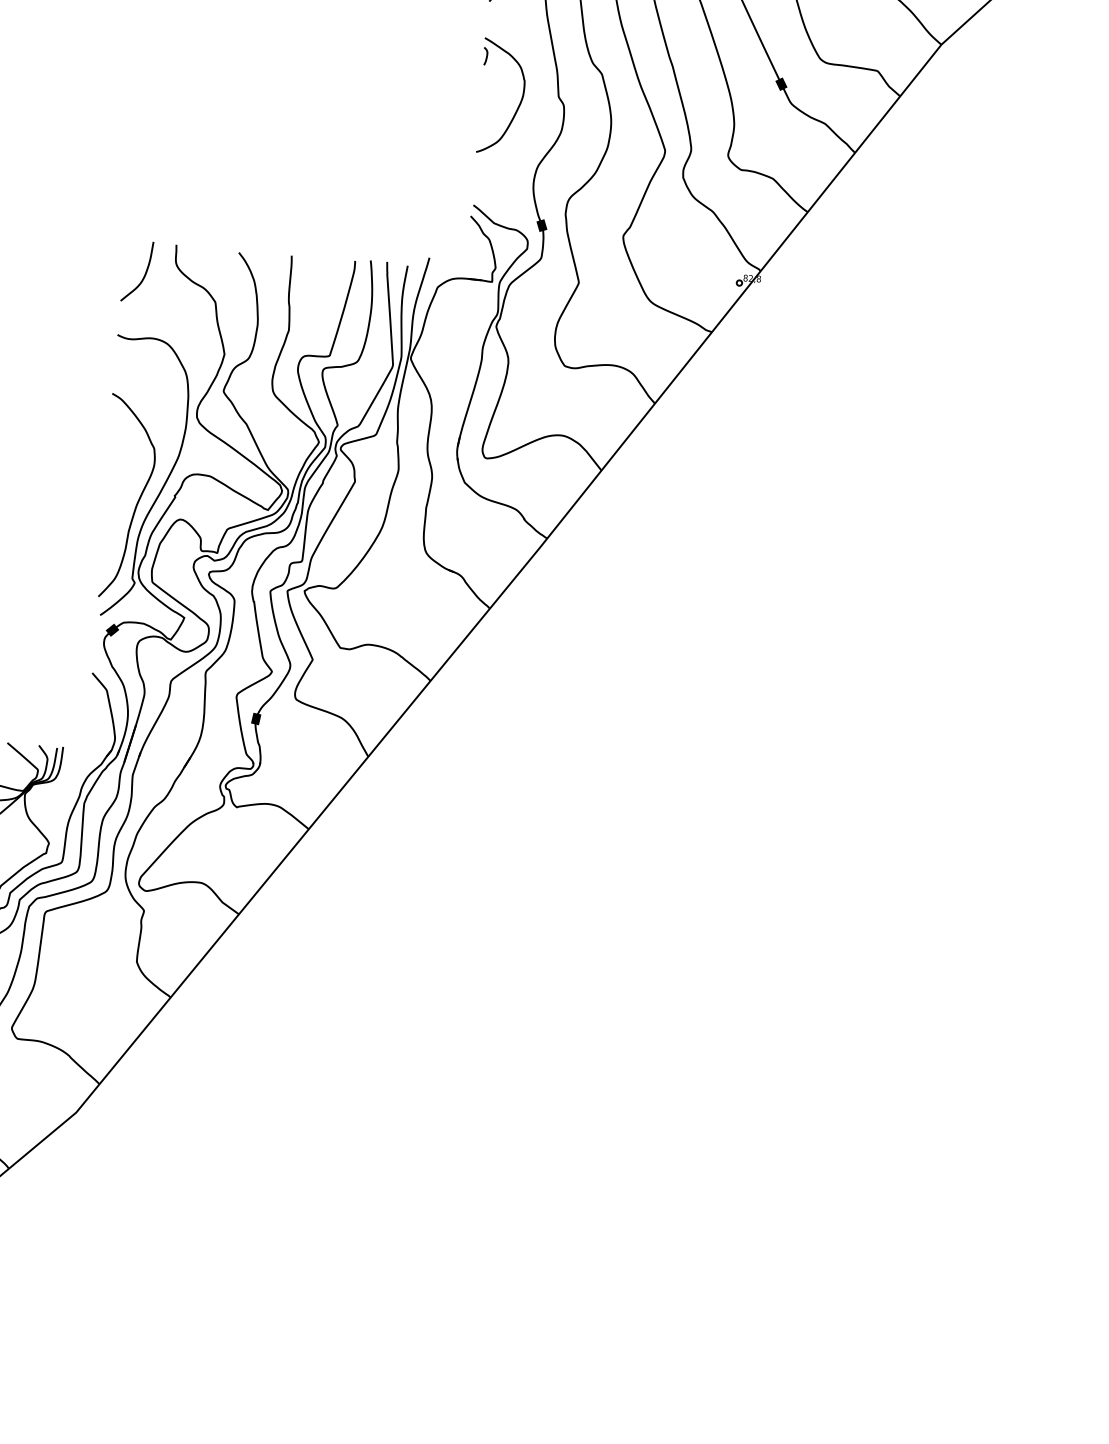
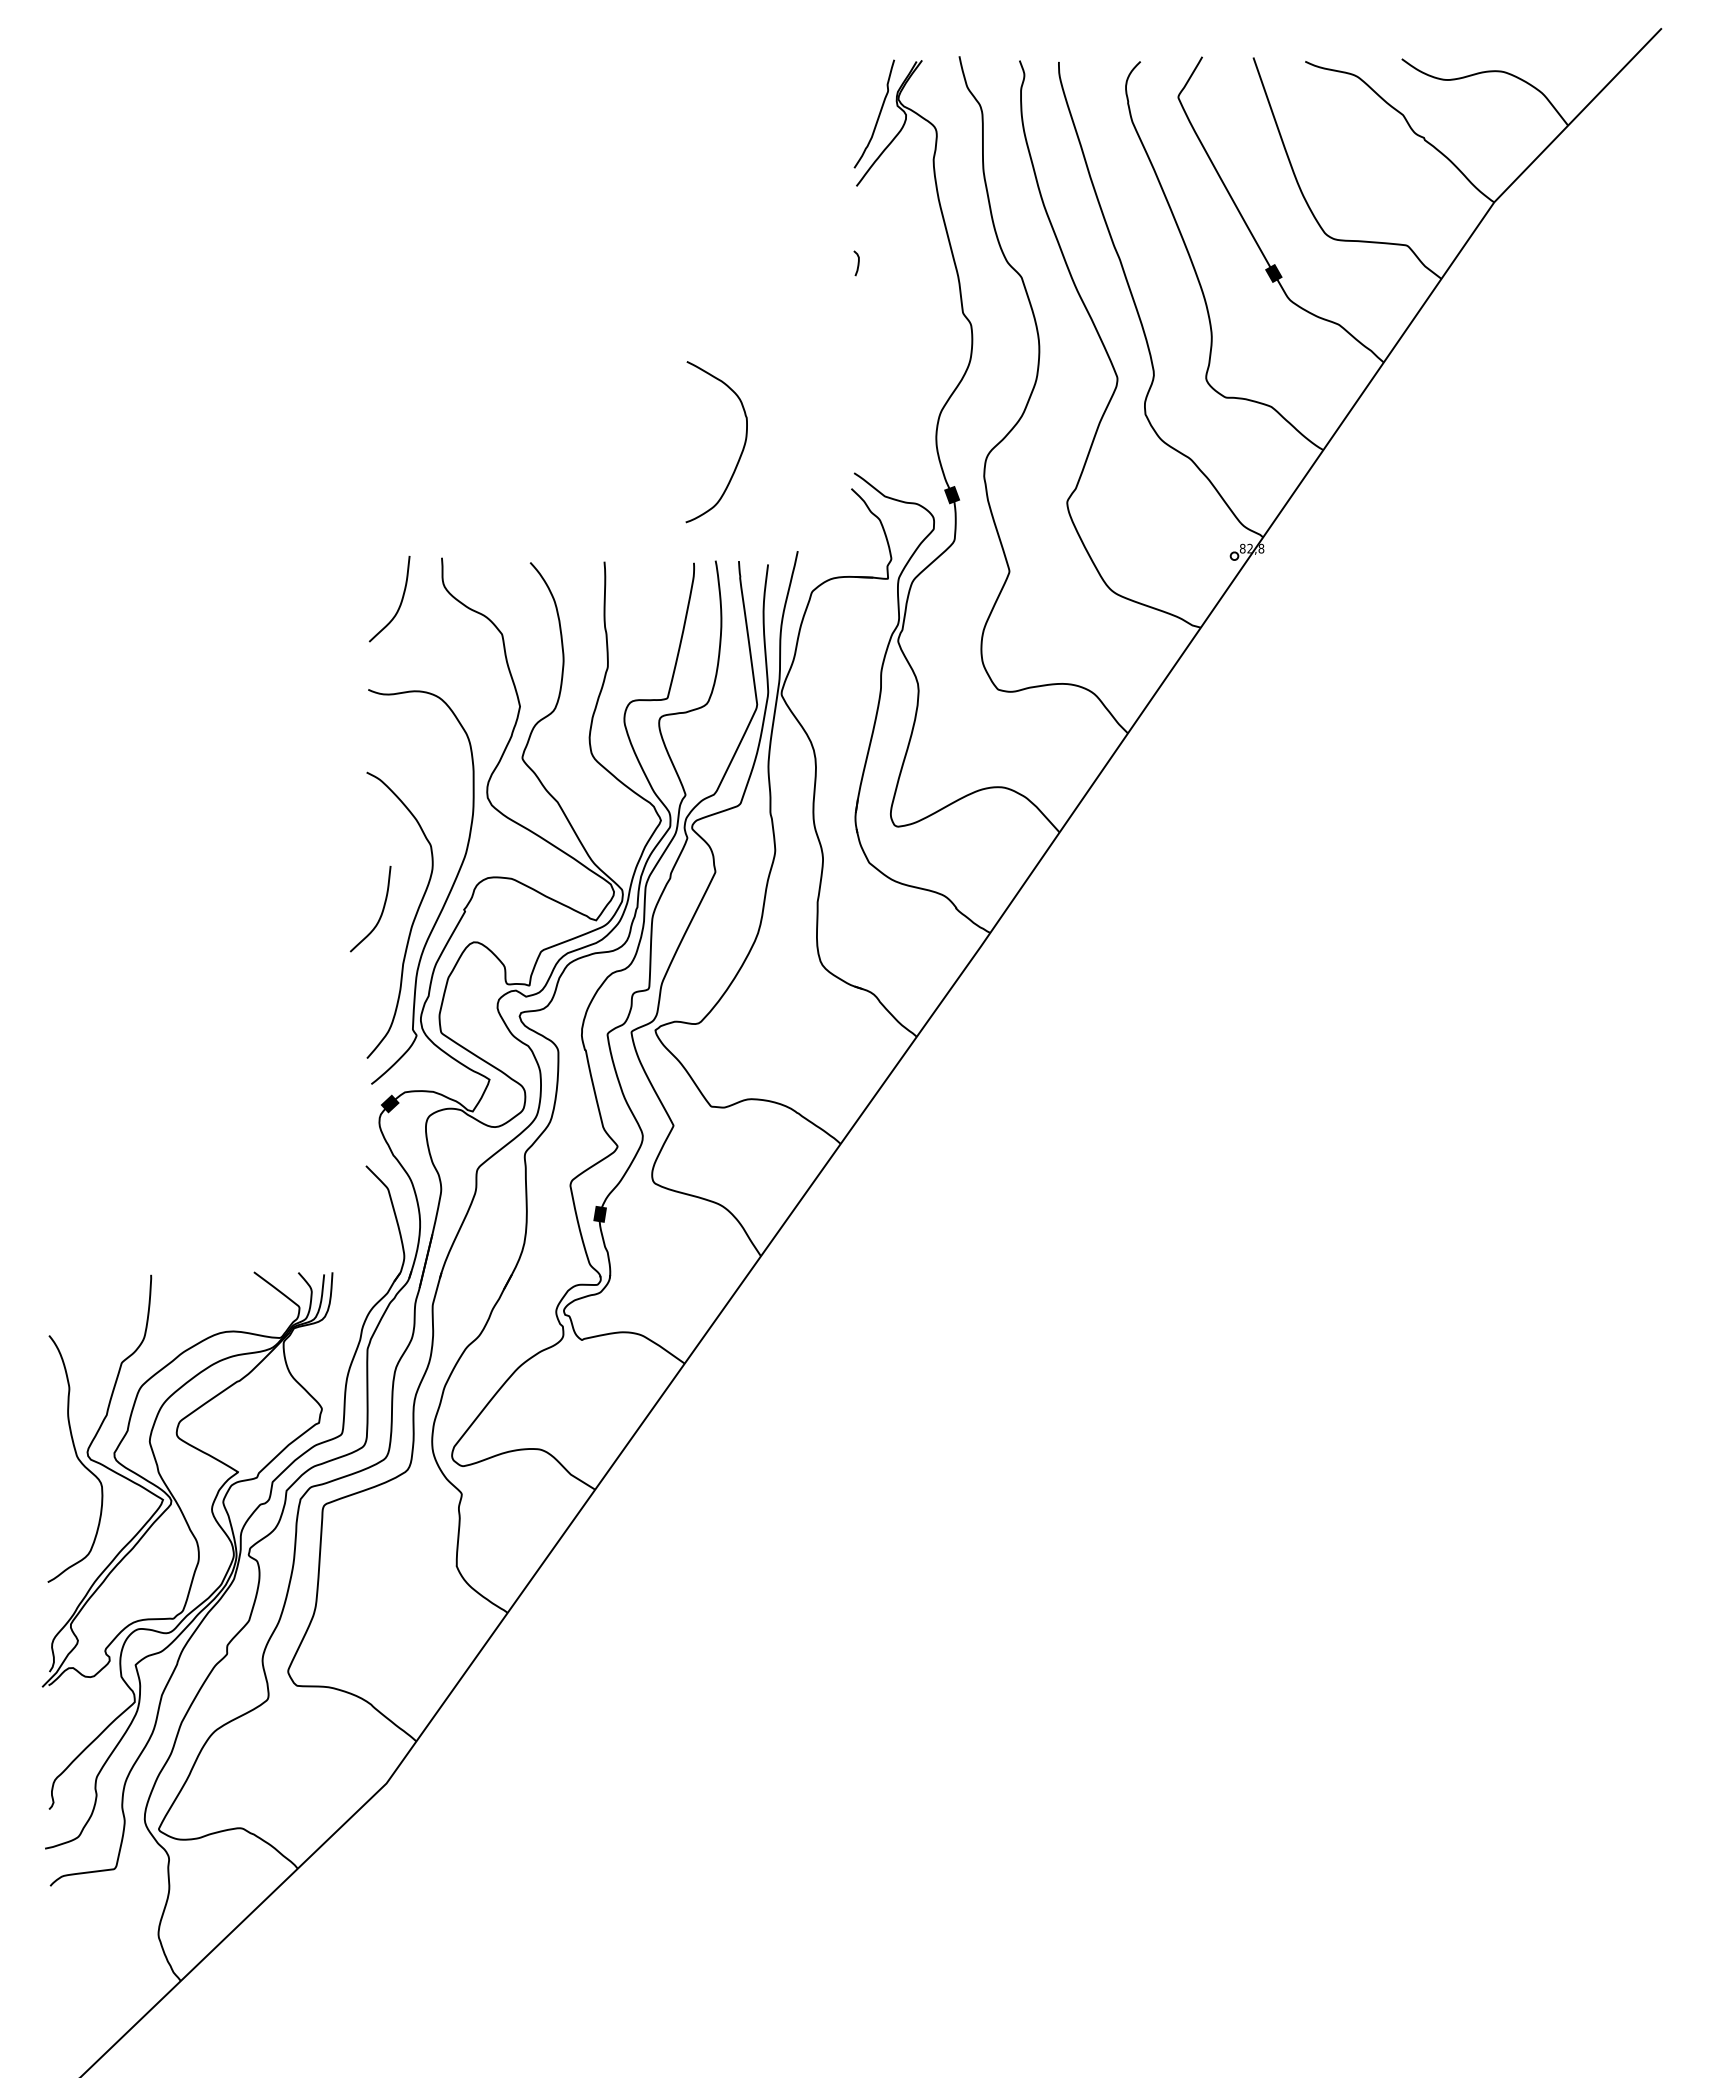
curve: (518, 105) -> (740, 453), moved
curve: (115, 493) -> (381, 911), added

